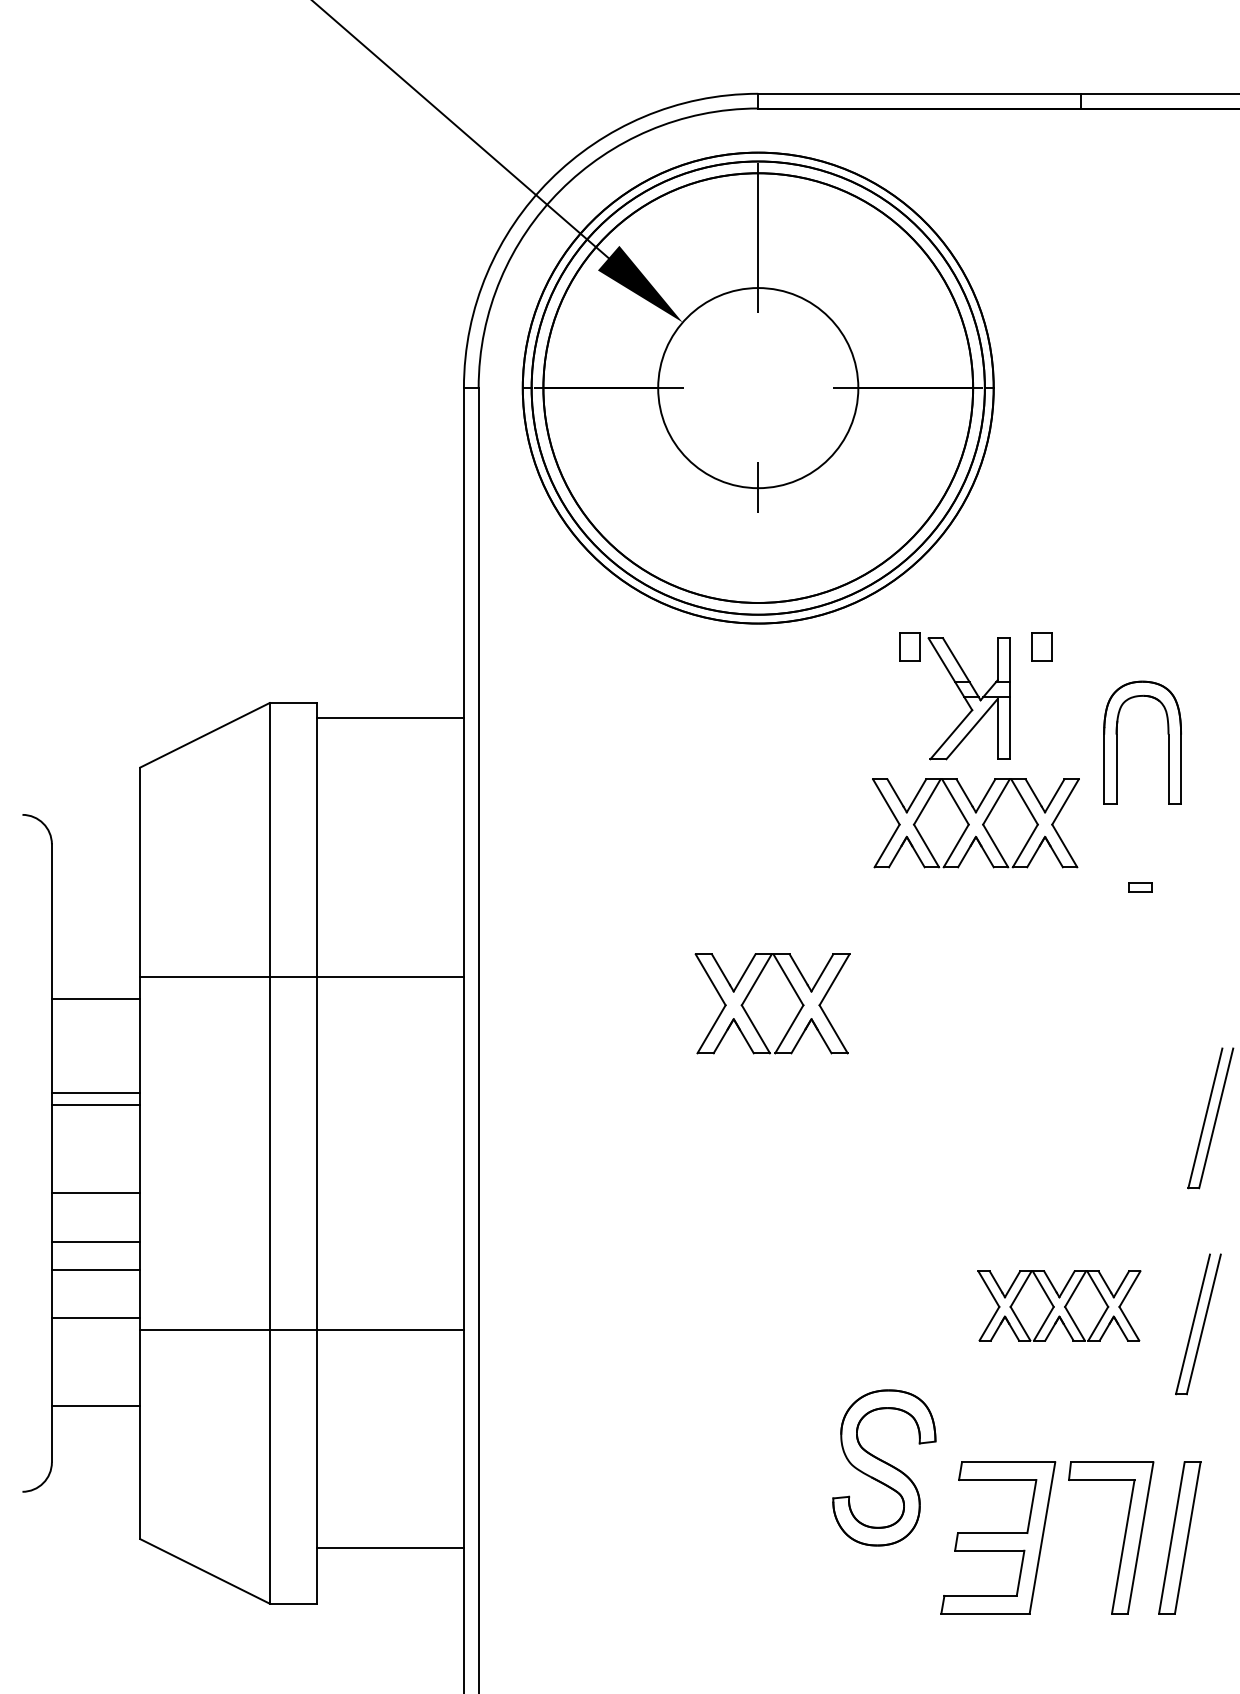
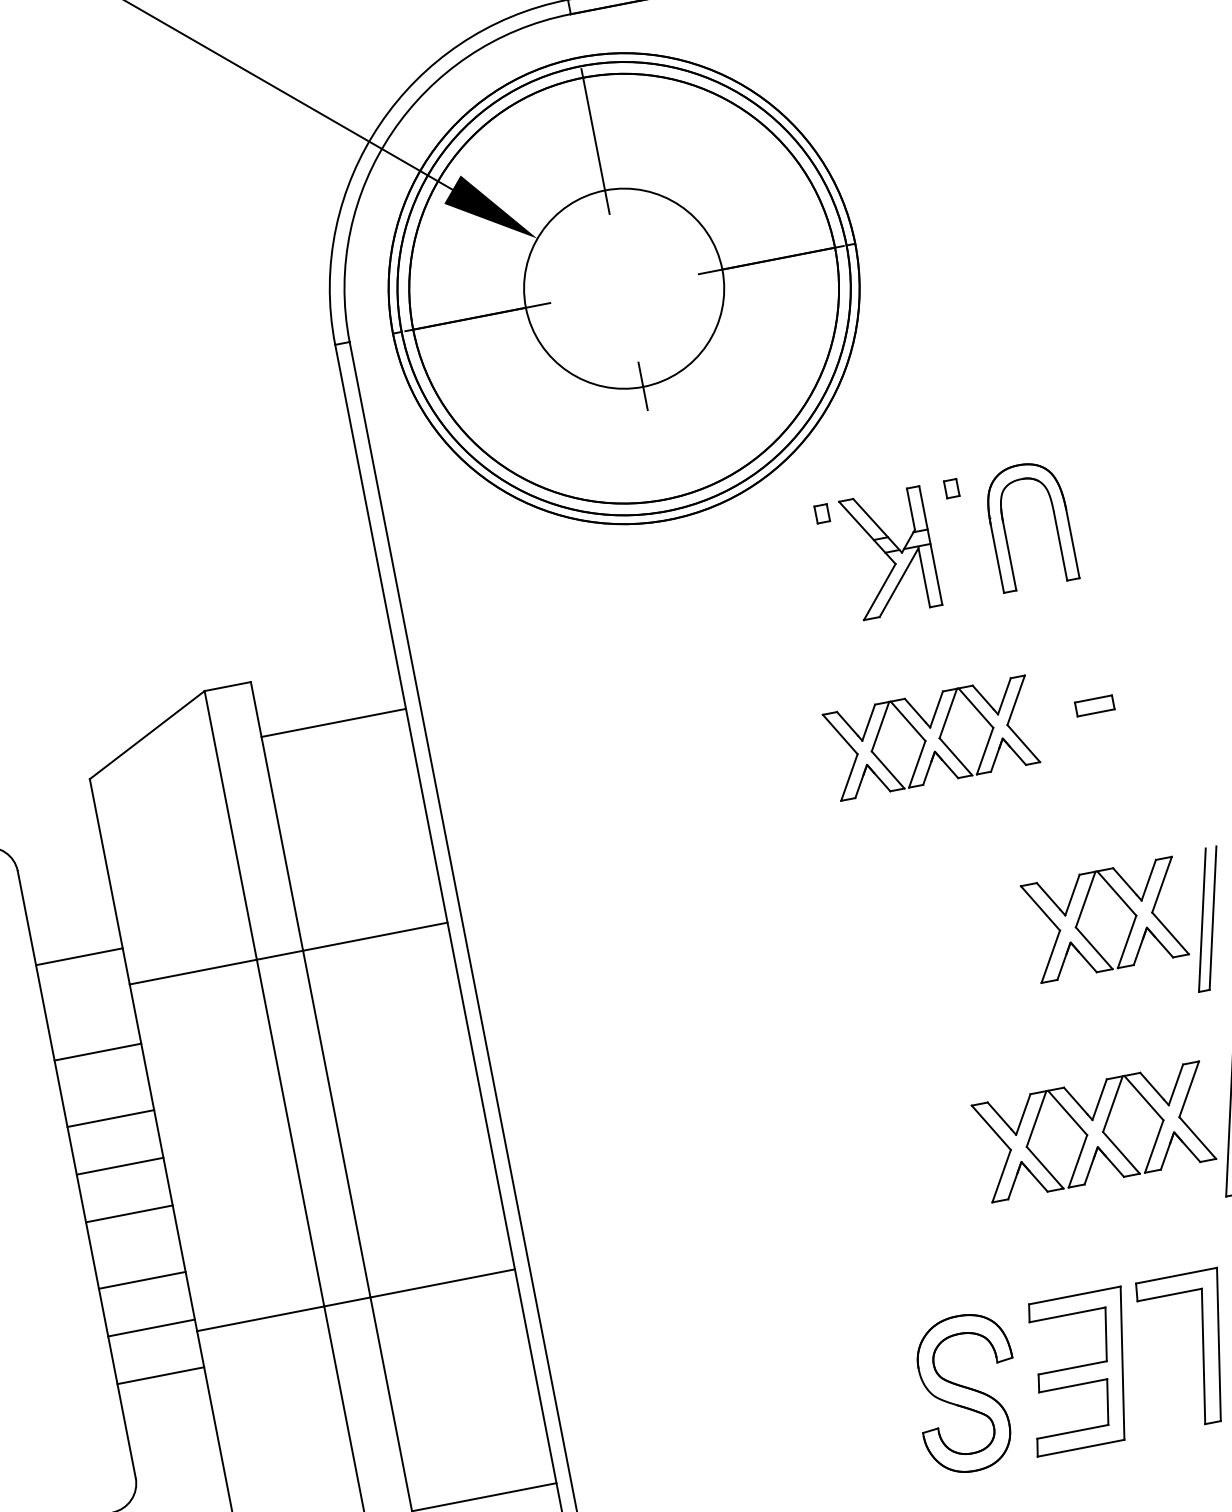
part: (909, 646) -> (821, 513), size x0.62
part: (1041, 646) -> (951, 488), size x0.62
line: (389, 717) -> (332, 722), moved
part: (1117, 742) -> (1005, 529), moved
part: (975, 823) -> (931, 738), moved
part: (1140, 887) -> (1094, 705), size x1.67
part: (752, 989) -> (1083, 909), moved
line: (95, 998) -> (78, 956), moved
line: (95, 1093) -> (97, 1052), moved
line: (95, 1193) -> (119, 1166), moved
line: (95, 1241) -> (128, 1213), moved
part: (1059, 1305) -> (1094, 1131), size x1.43
line: (95, 1405) -> (160, 1375), moved
part: (884, 1467) -> (967, 1392), moved

